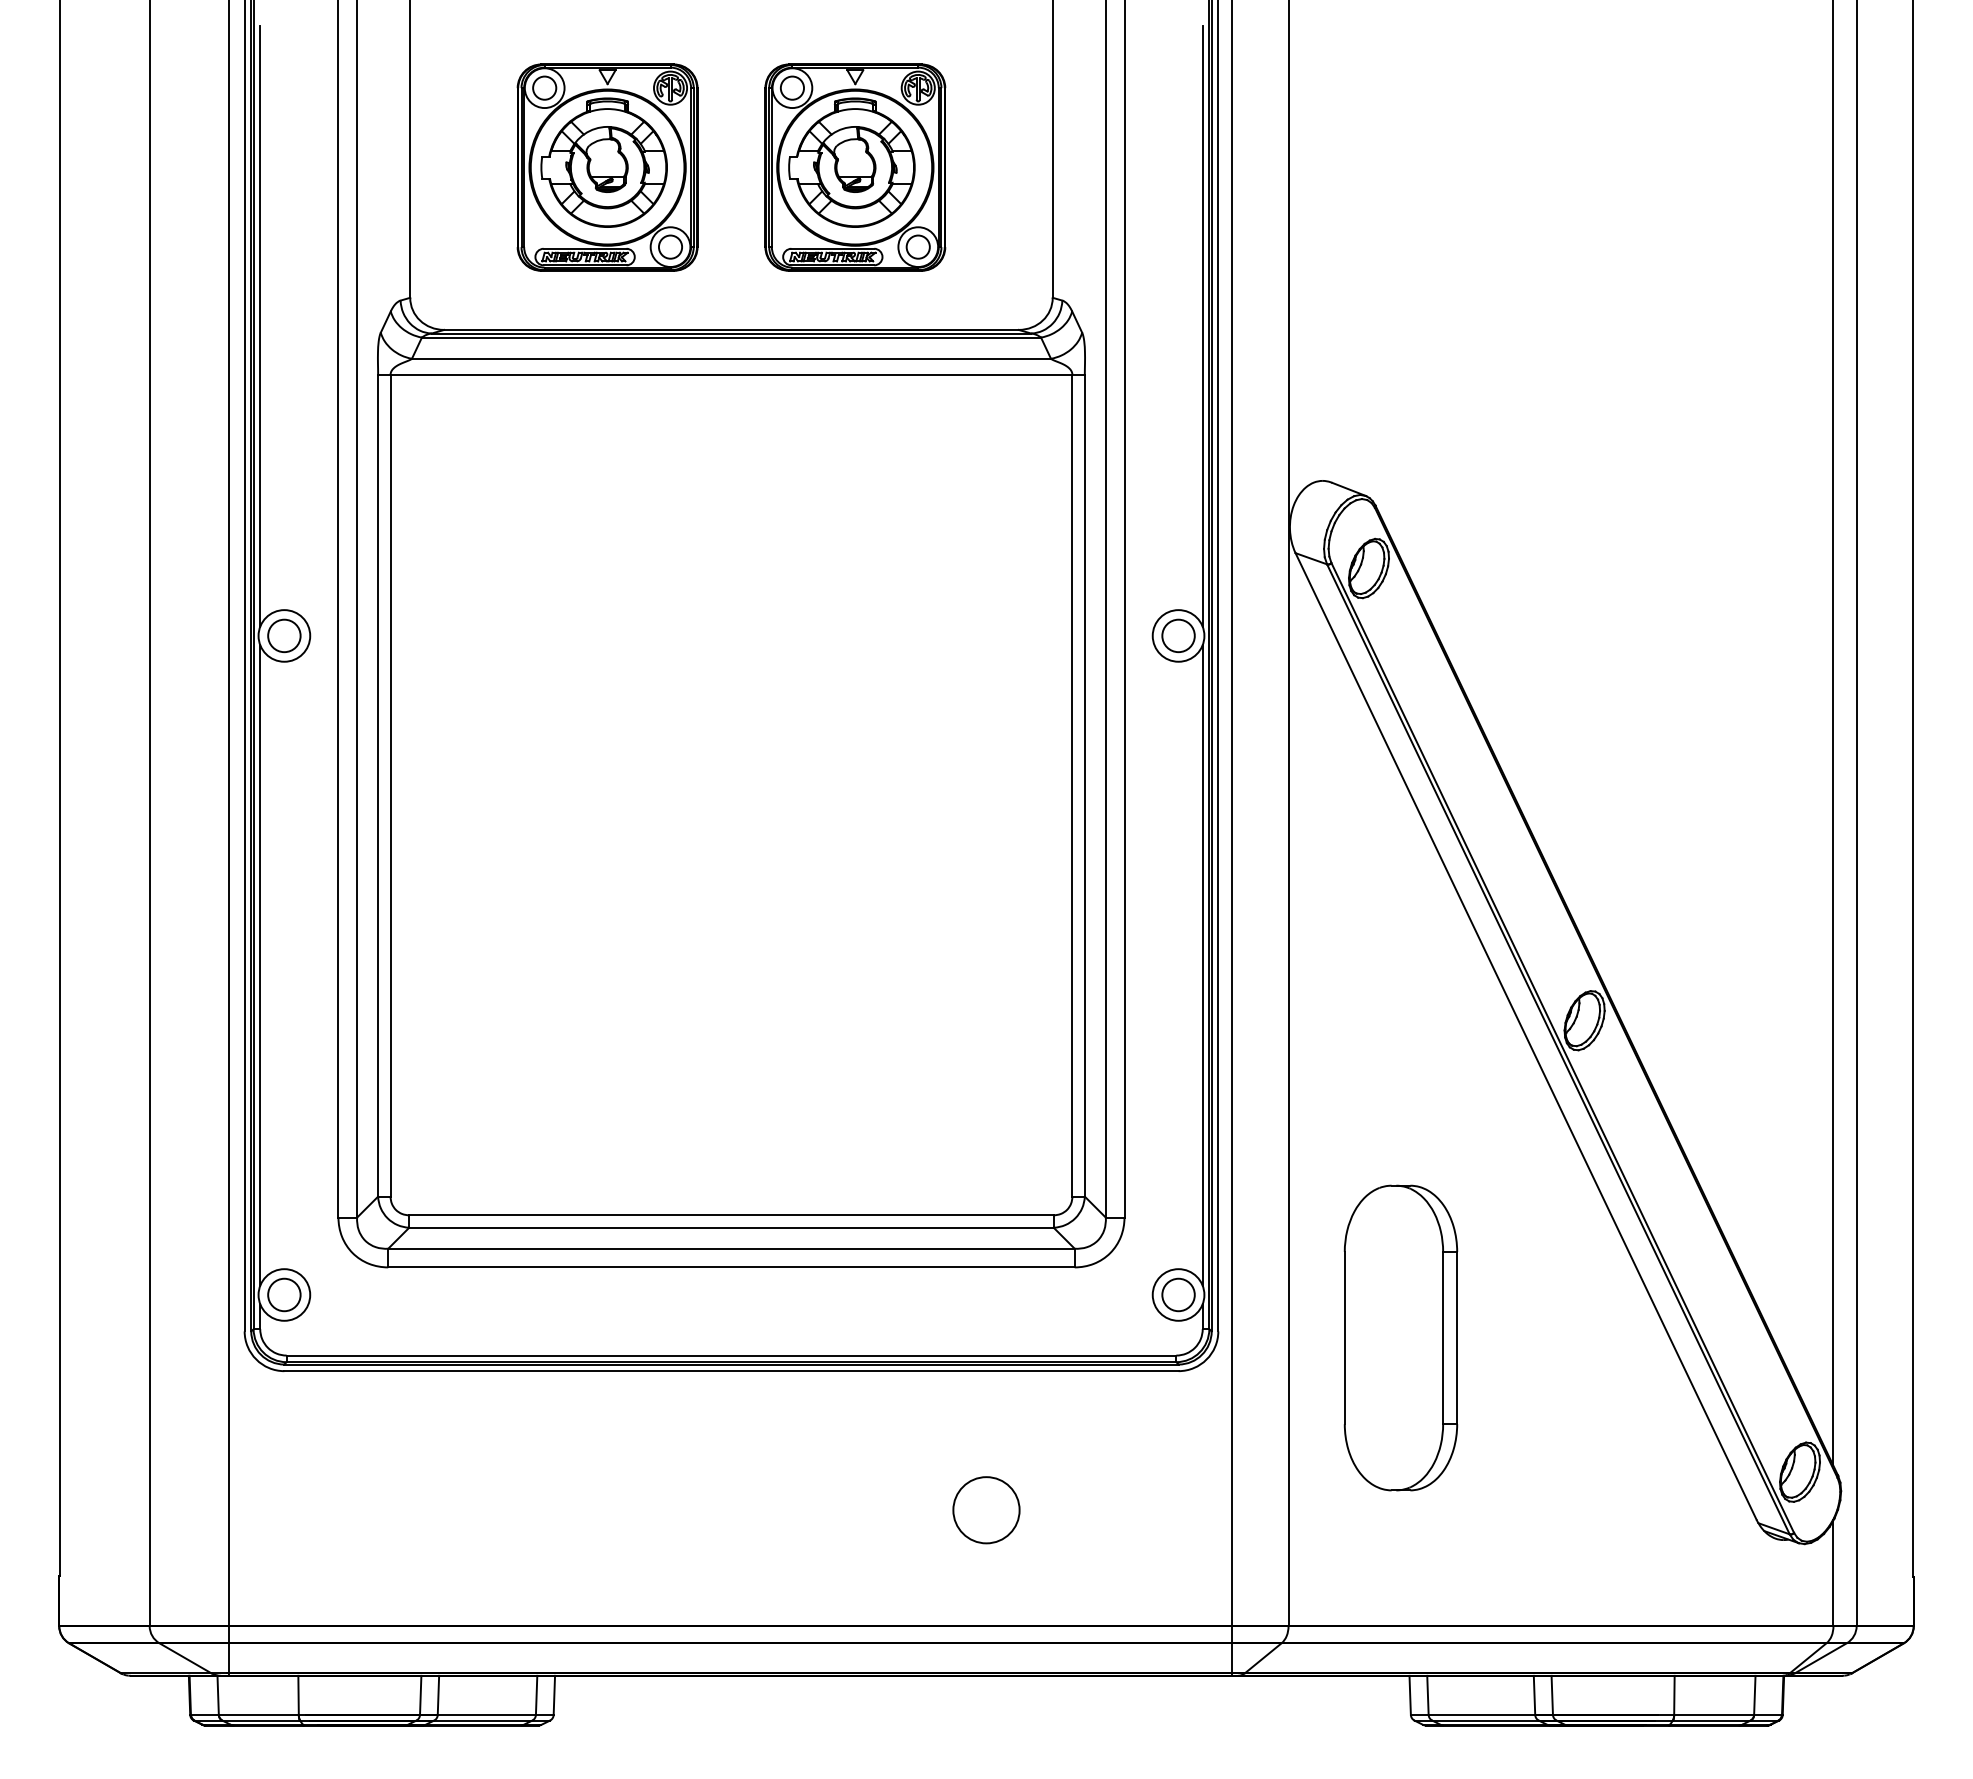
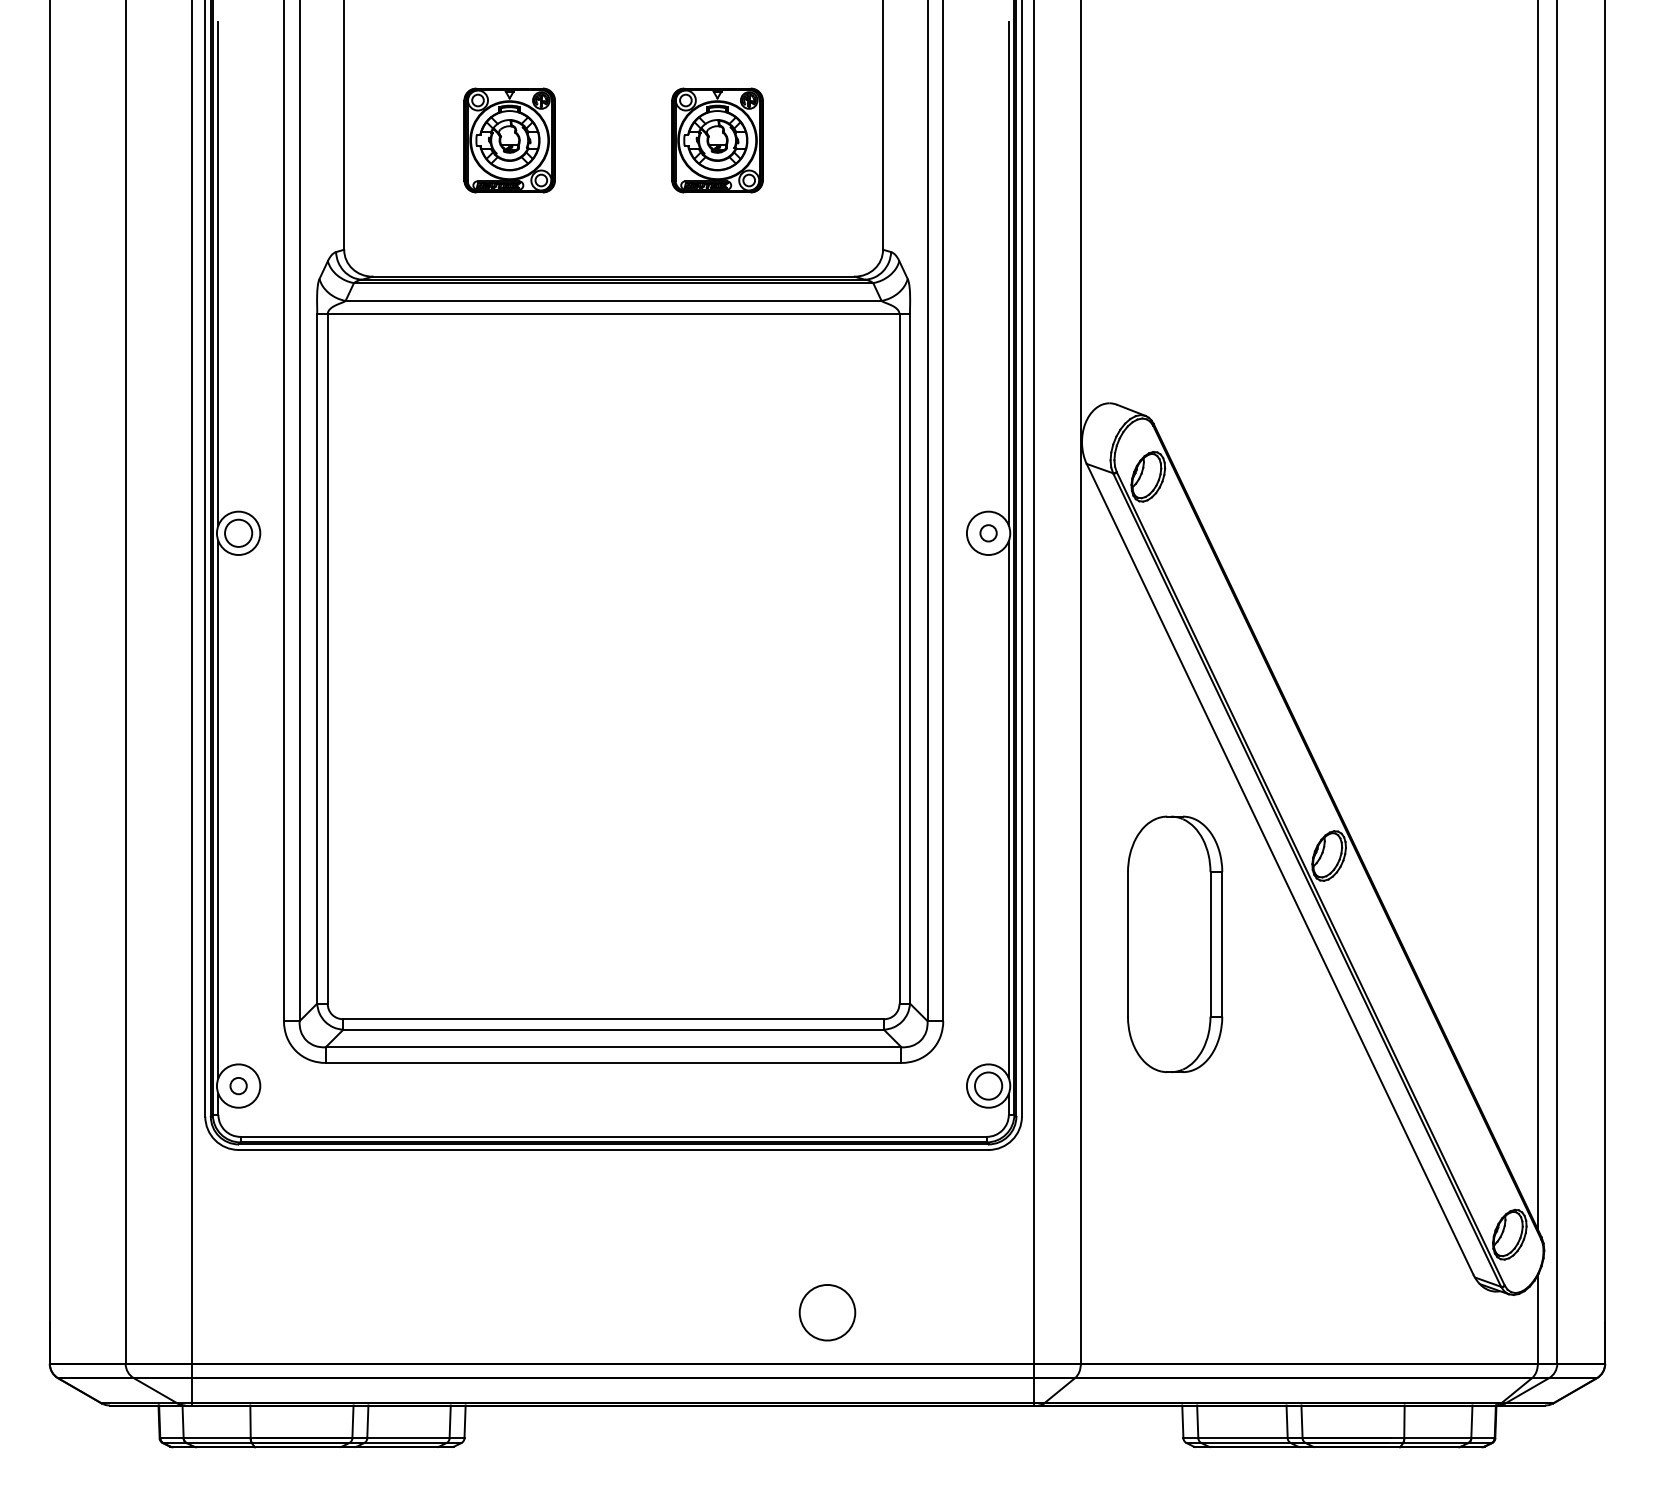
part: (607, 167) -> (509, 140), size x0.6
part: (855, 167) -> (717, 140), size x0.6
circle: (1178, 635) -> (988, 532), size x0.6
circle: (284, 1294) -> (238, 1085), size x0.6
part: (1400, 1337) -> (1174, 943), moved
circle: (986, 1510) -> (827, 1312), moved

